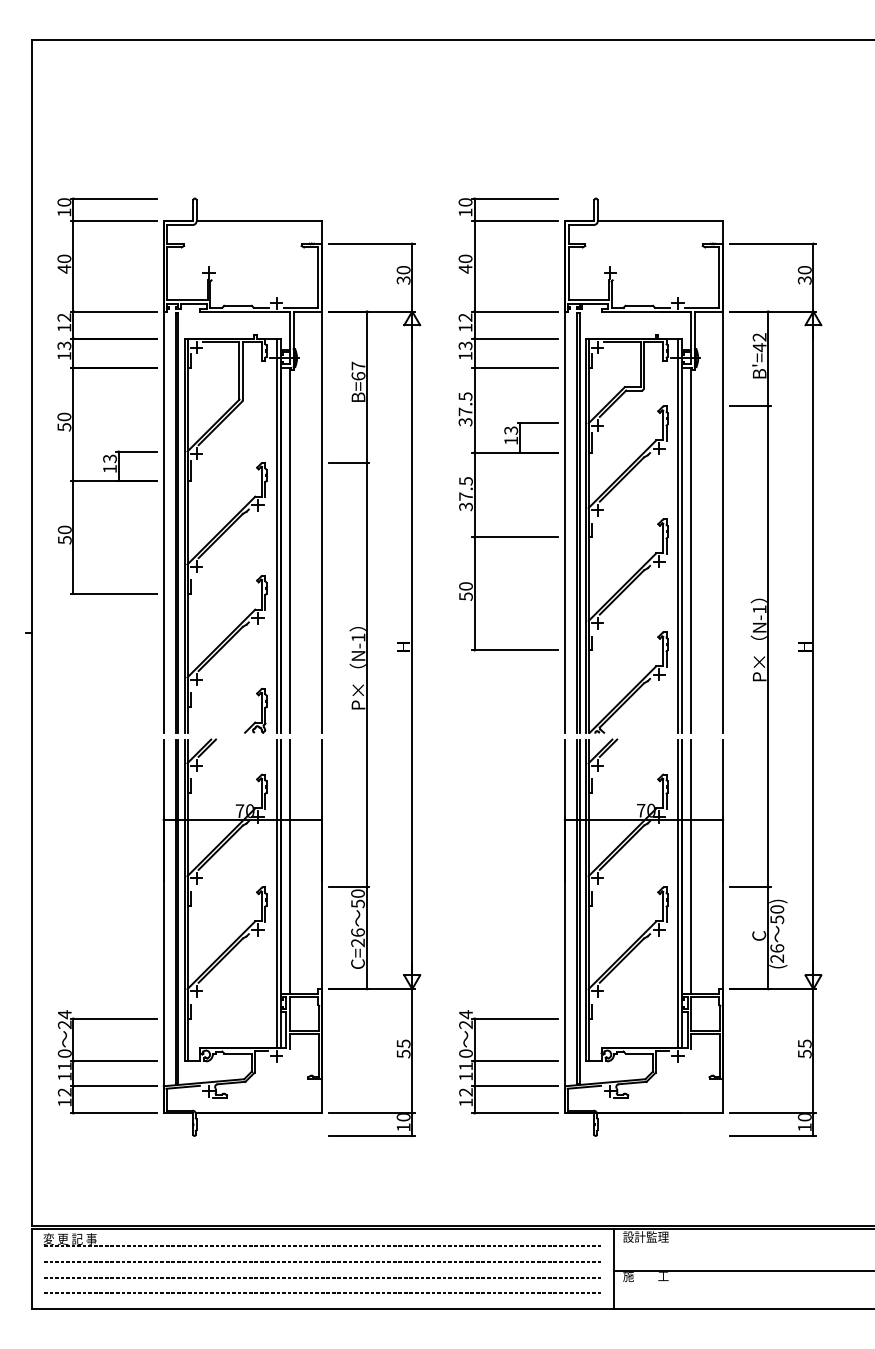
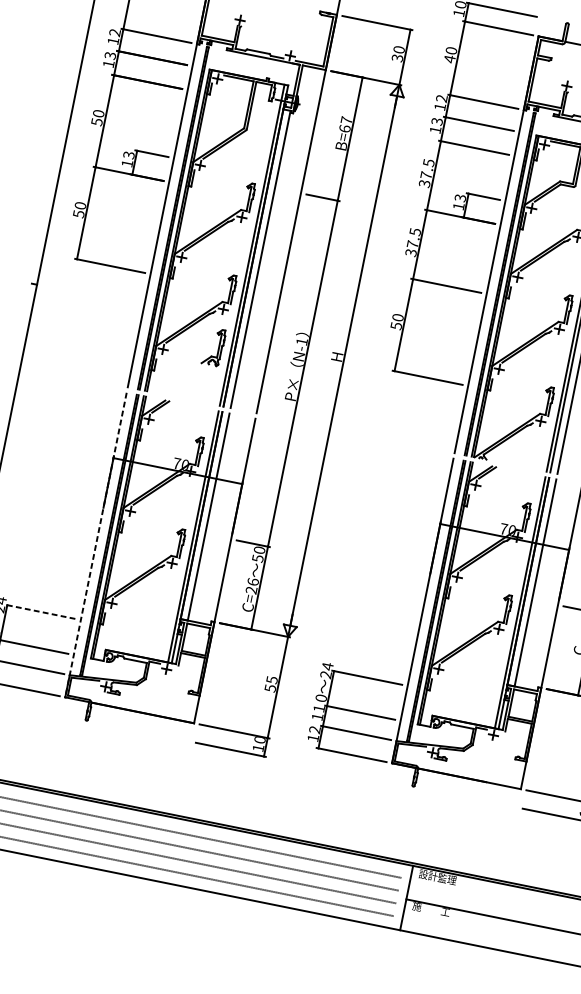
part: (255, 710) -> (213, 346), moved
line: (163, 926) -> (95, 545), solid -> dashed
line: (114, 1018) -> (40, 611), solid -> dashed

